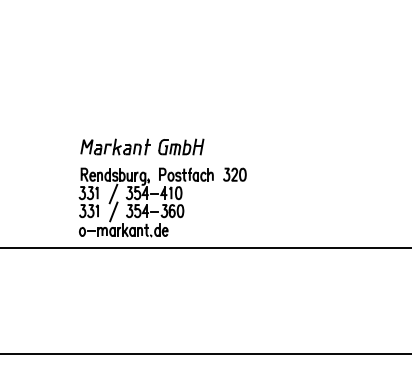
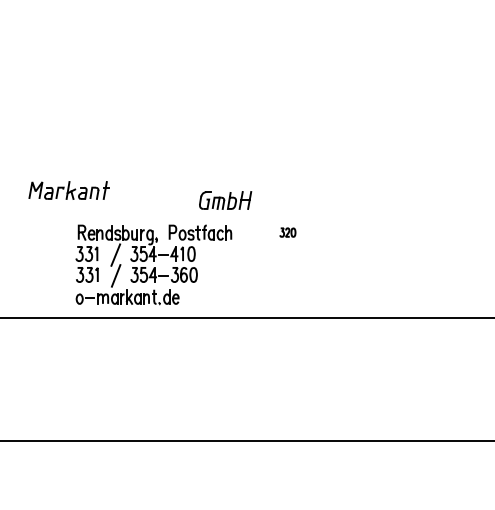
part: (114, 147) -> (68, 190), moved
part: (234, 174) -> (287, 232), size x0.6
part: (145, 202) -> (153, 264), moved

